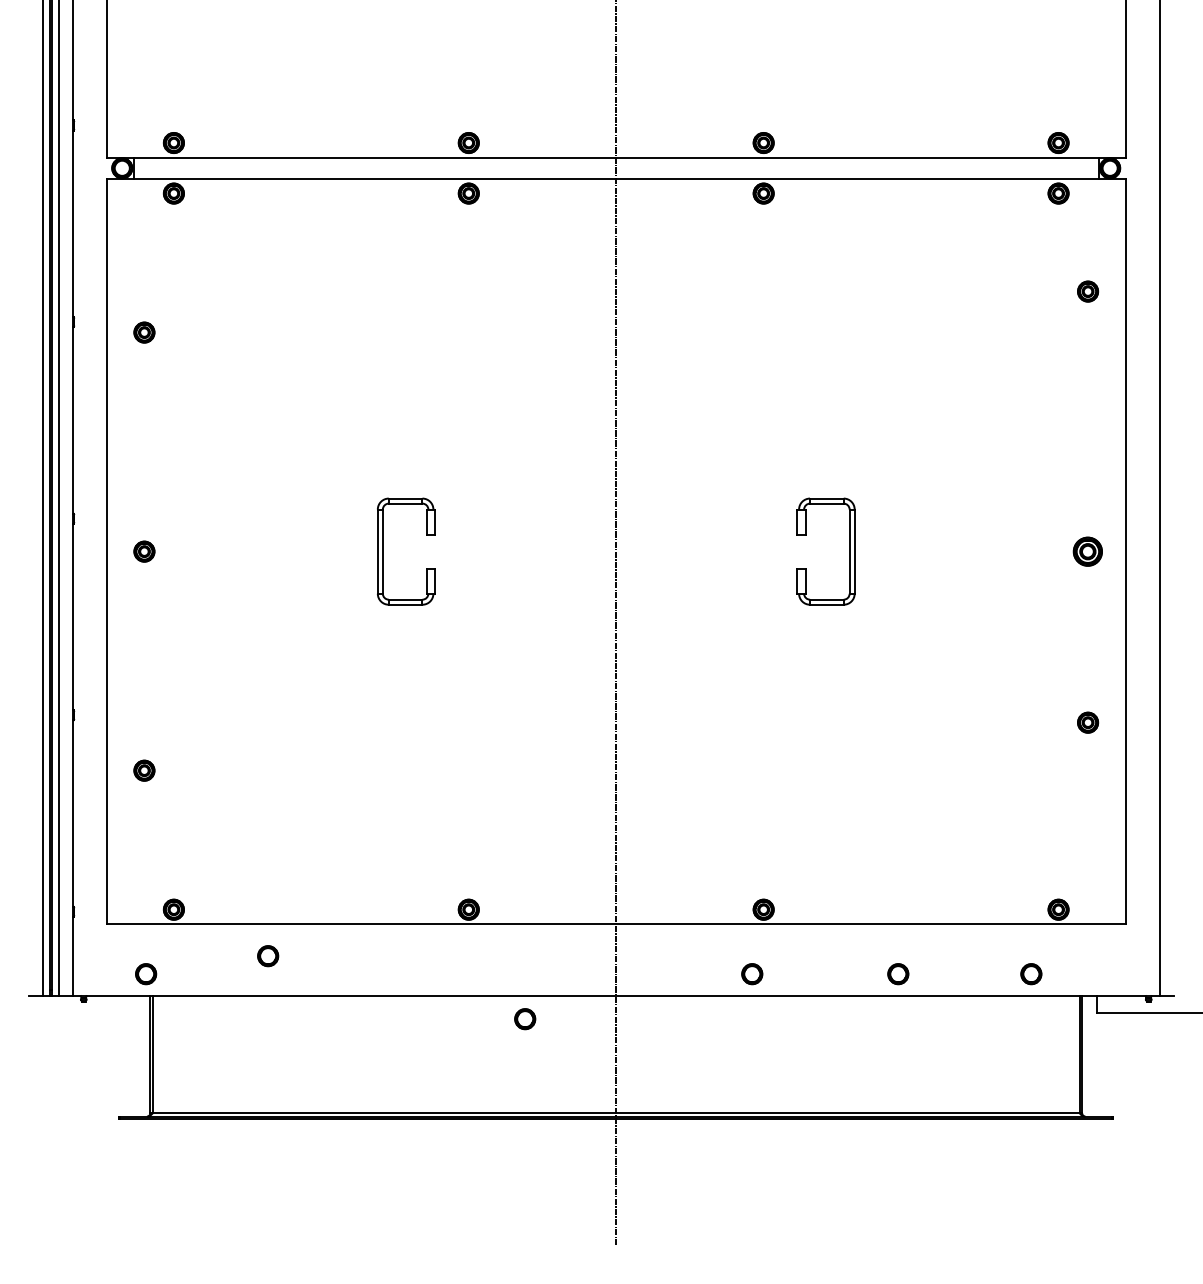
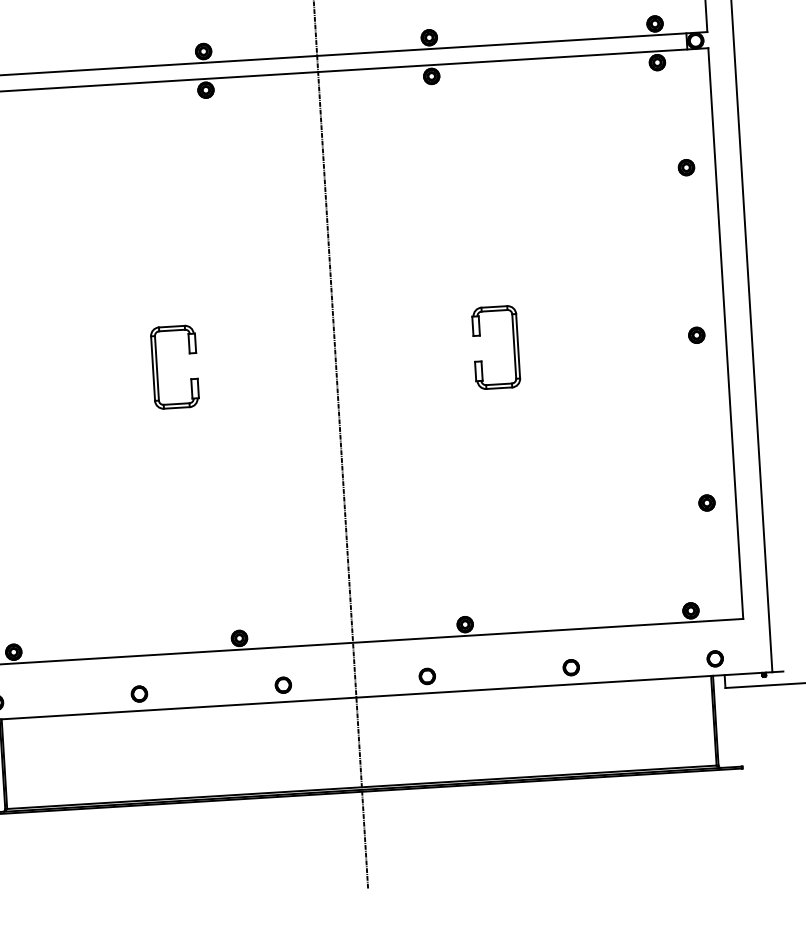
part: (1088, 291) -> (686, 167), moved
part: (1088, 551) -> (697, 335), size x0.71
part: (1088, 722) -> (707, 502), moved
part: (268, 956) -> (139, 694), moved
part: (752, 974) -> (427, 676), moved
part: (1031, 974) -> (715, 659), moved
part: (525, 1019) -> (283, 685), moved

